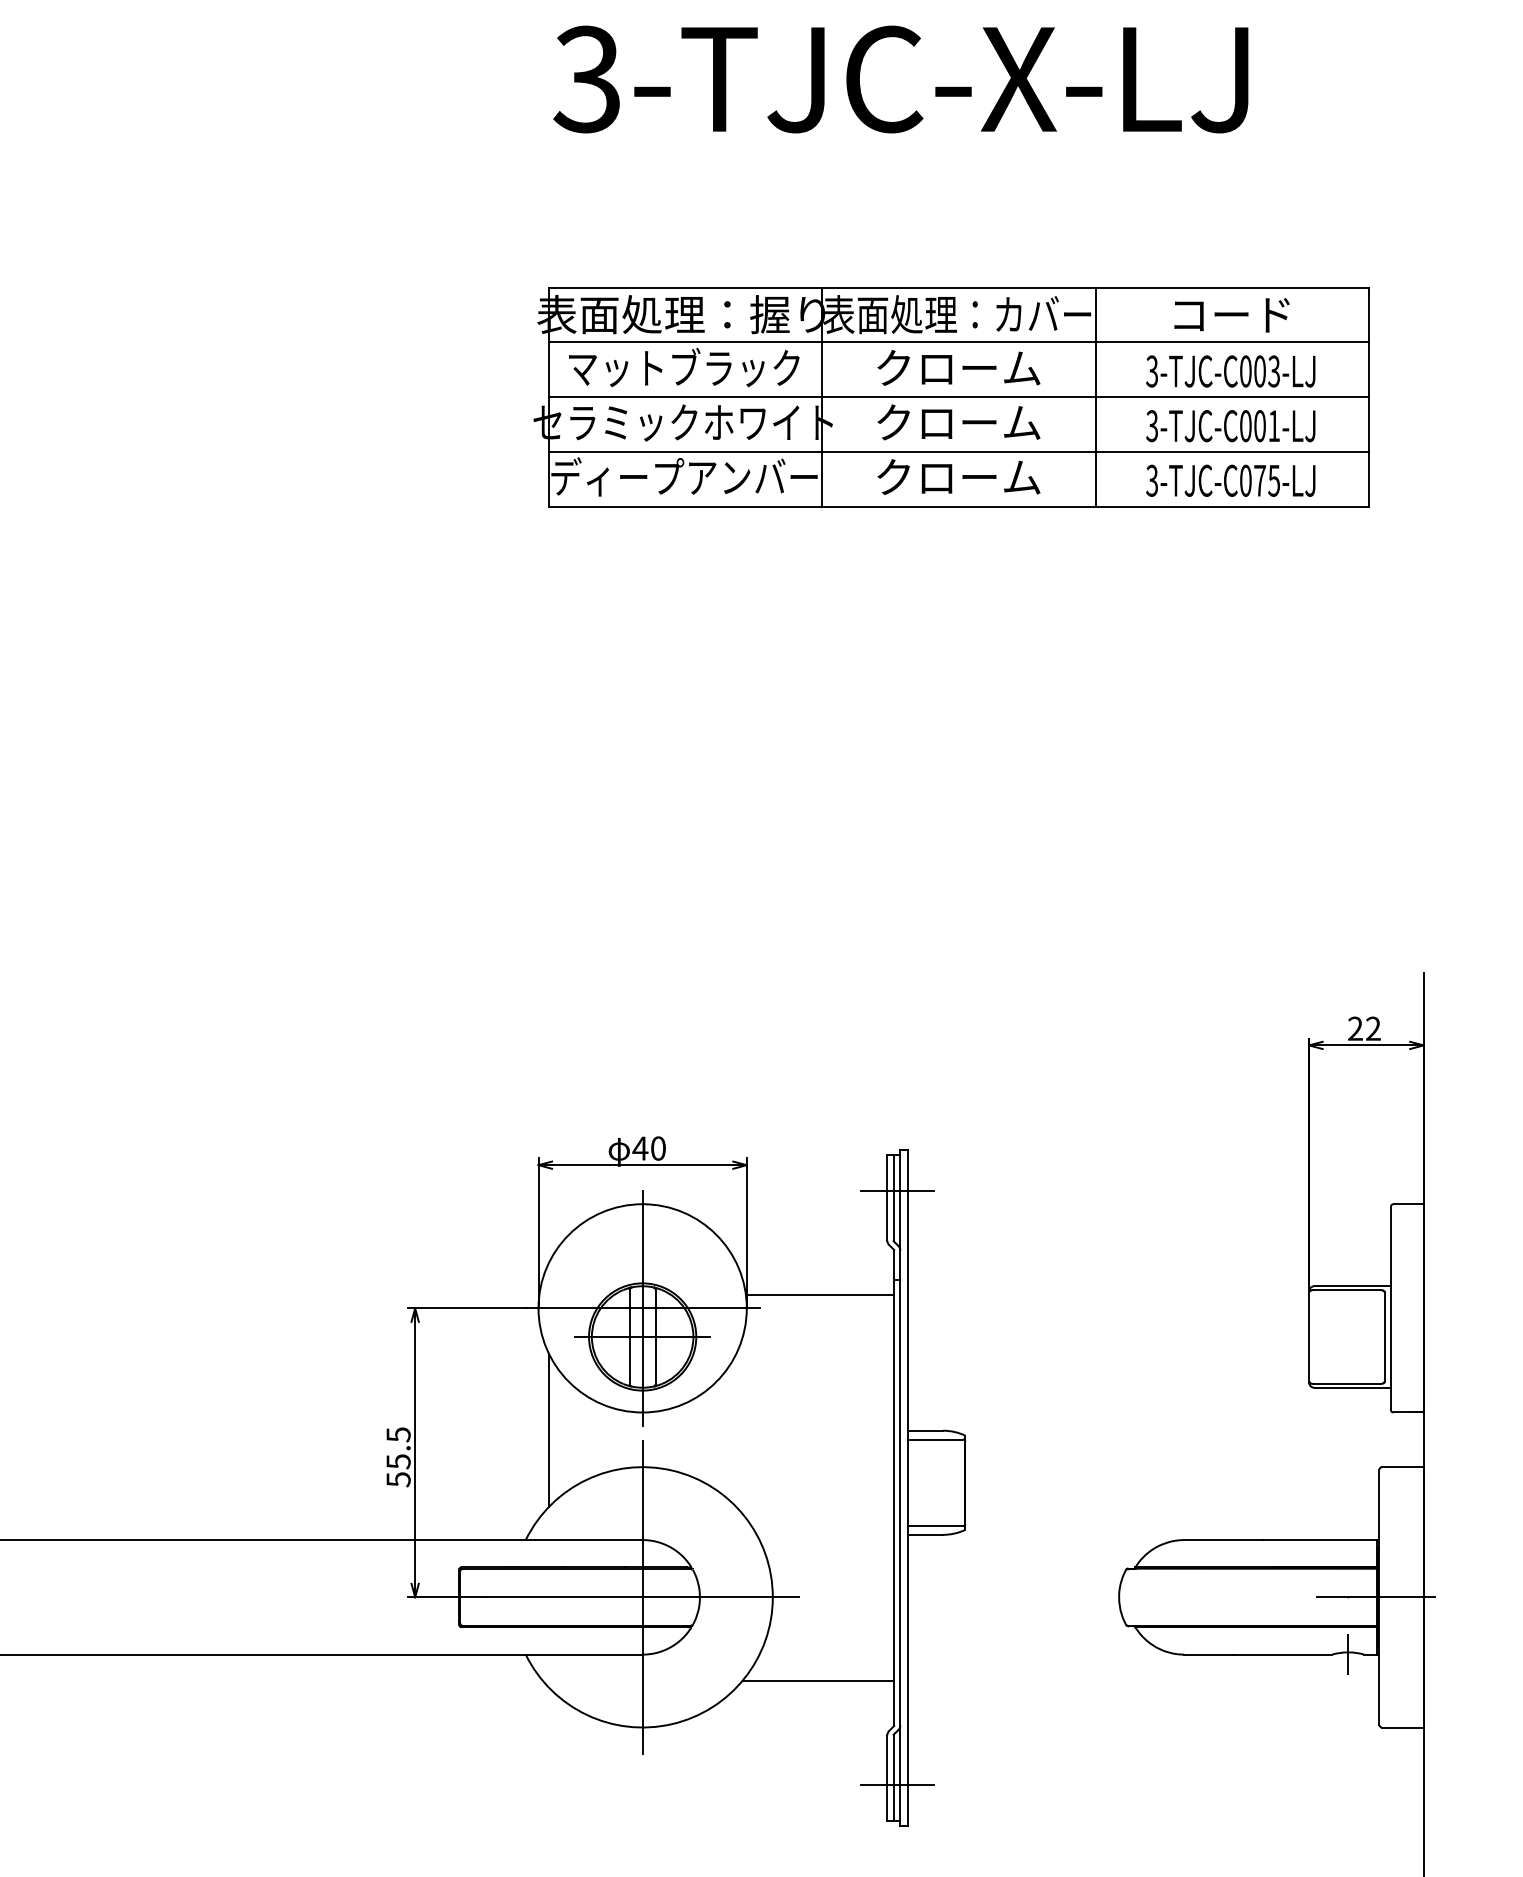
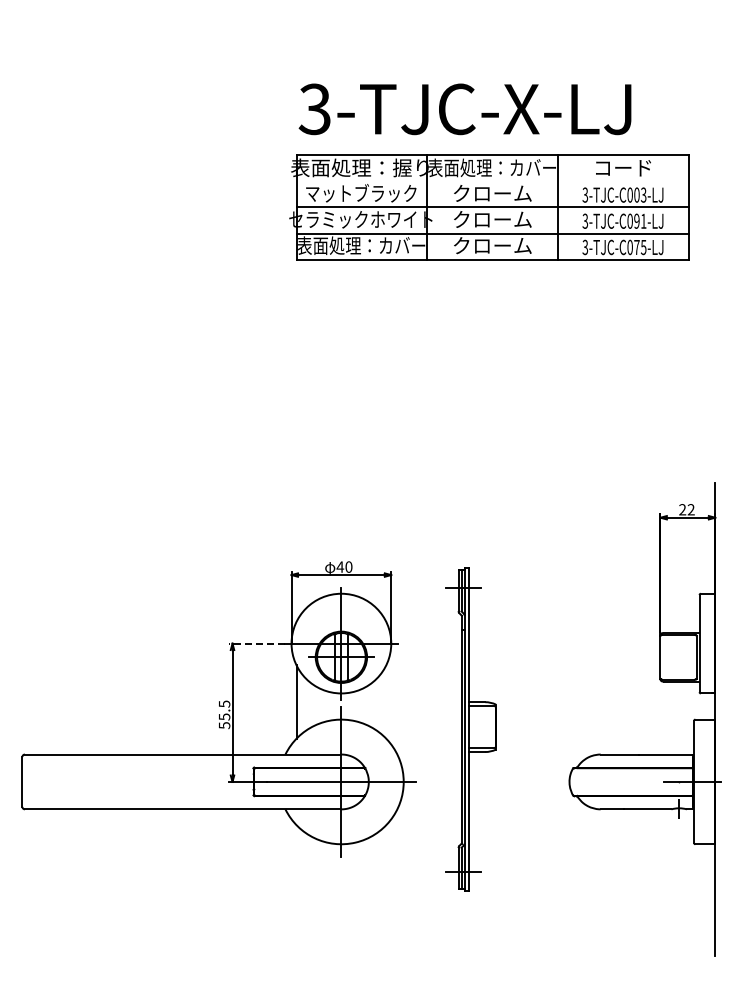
text: (899, 79) -> (464, 109), moved
line: (958, 343) -> (492, 181), removed
text: (1259, 424) -> (636, 220), 3-TJC-C001-LJ -> 3-TJC-C091-LJ
text: (651, 476) -> (345, 245), ディープアンバー -> 表面処理：カバー
line: (818, 1295) -> (425, 637), removed
line: (465, 1308) -> (256, 643), solid -> dashed
line: (818, 1679) -> (425, 821), removed

